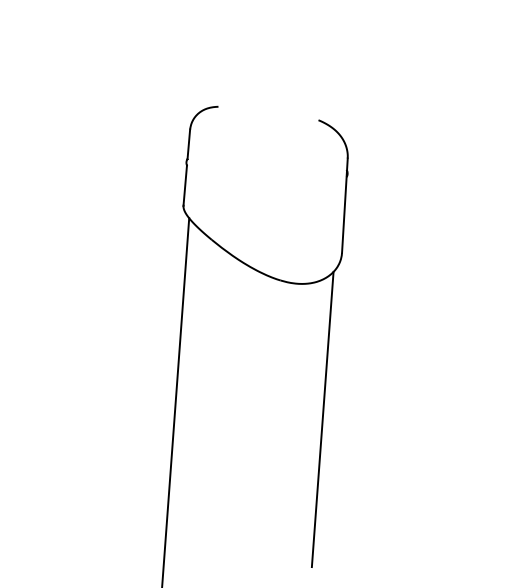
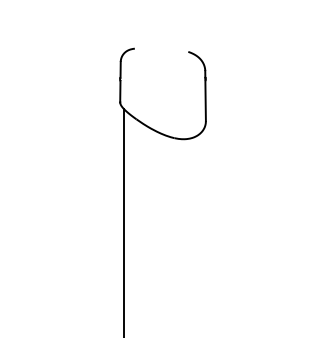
line: (323, 418) -> (202, 209), removed

